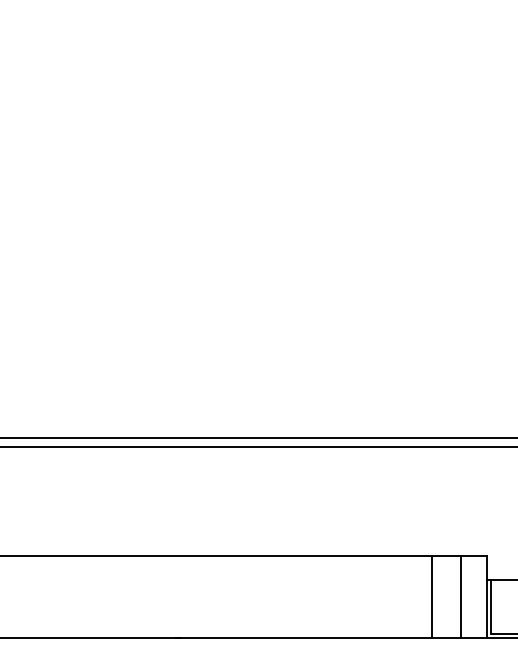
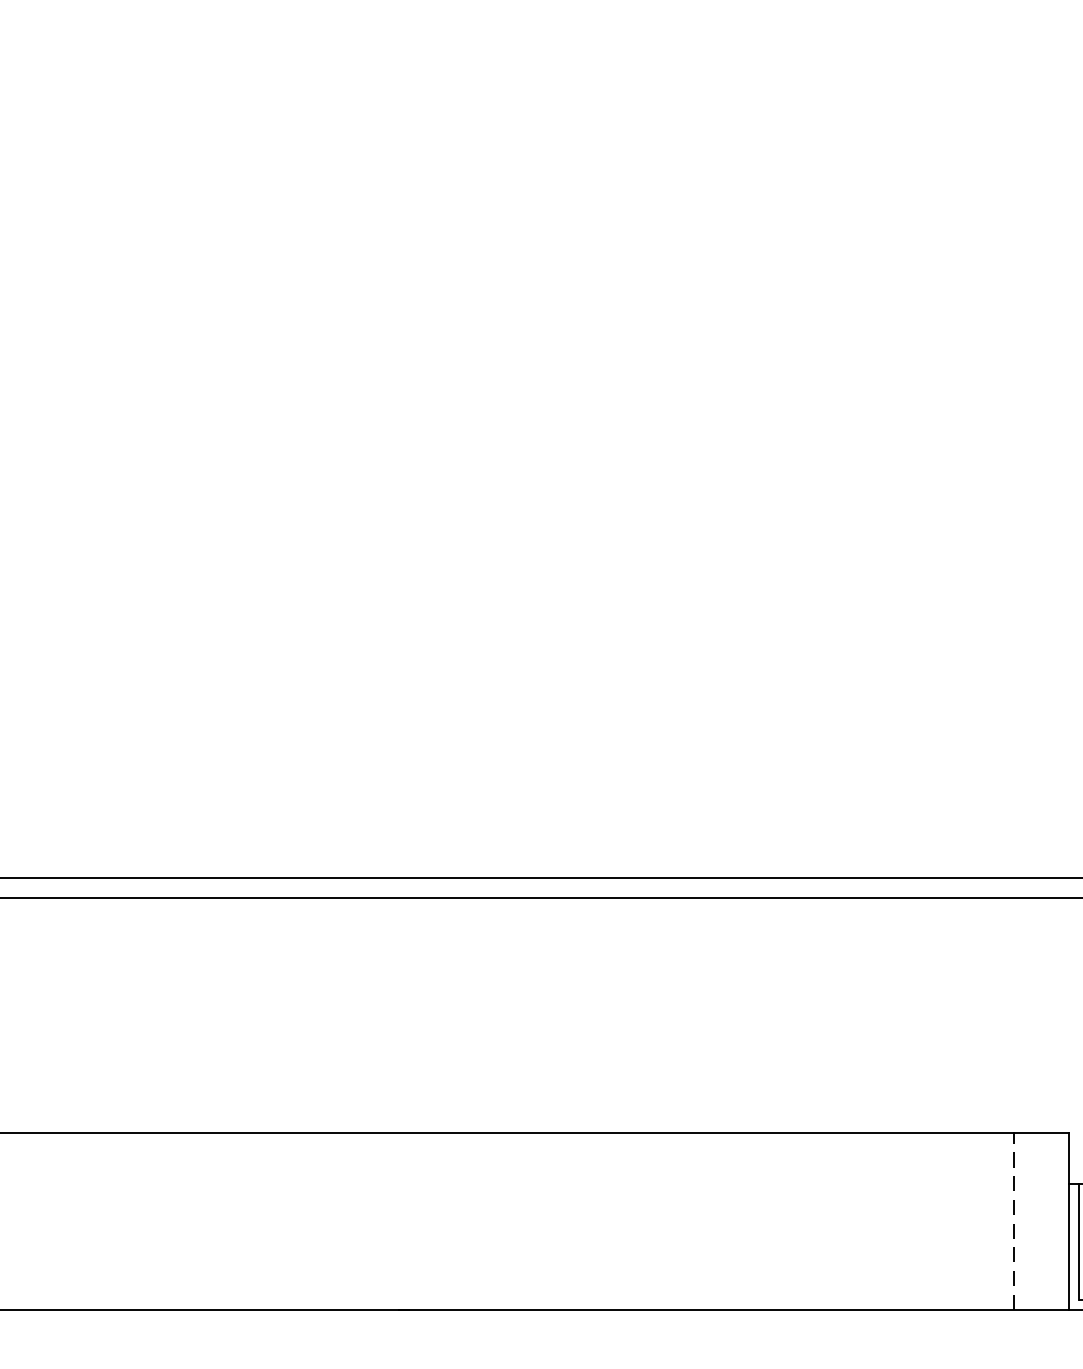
line: (432, 597) -> (951, 1221), removed
line: (461, 597) -> (1014, 1221), solid -> dashed

